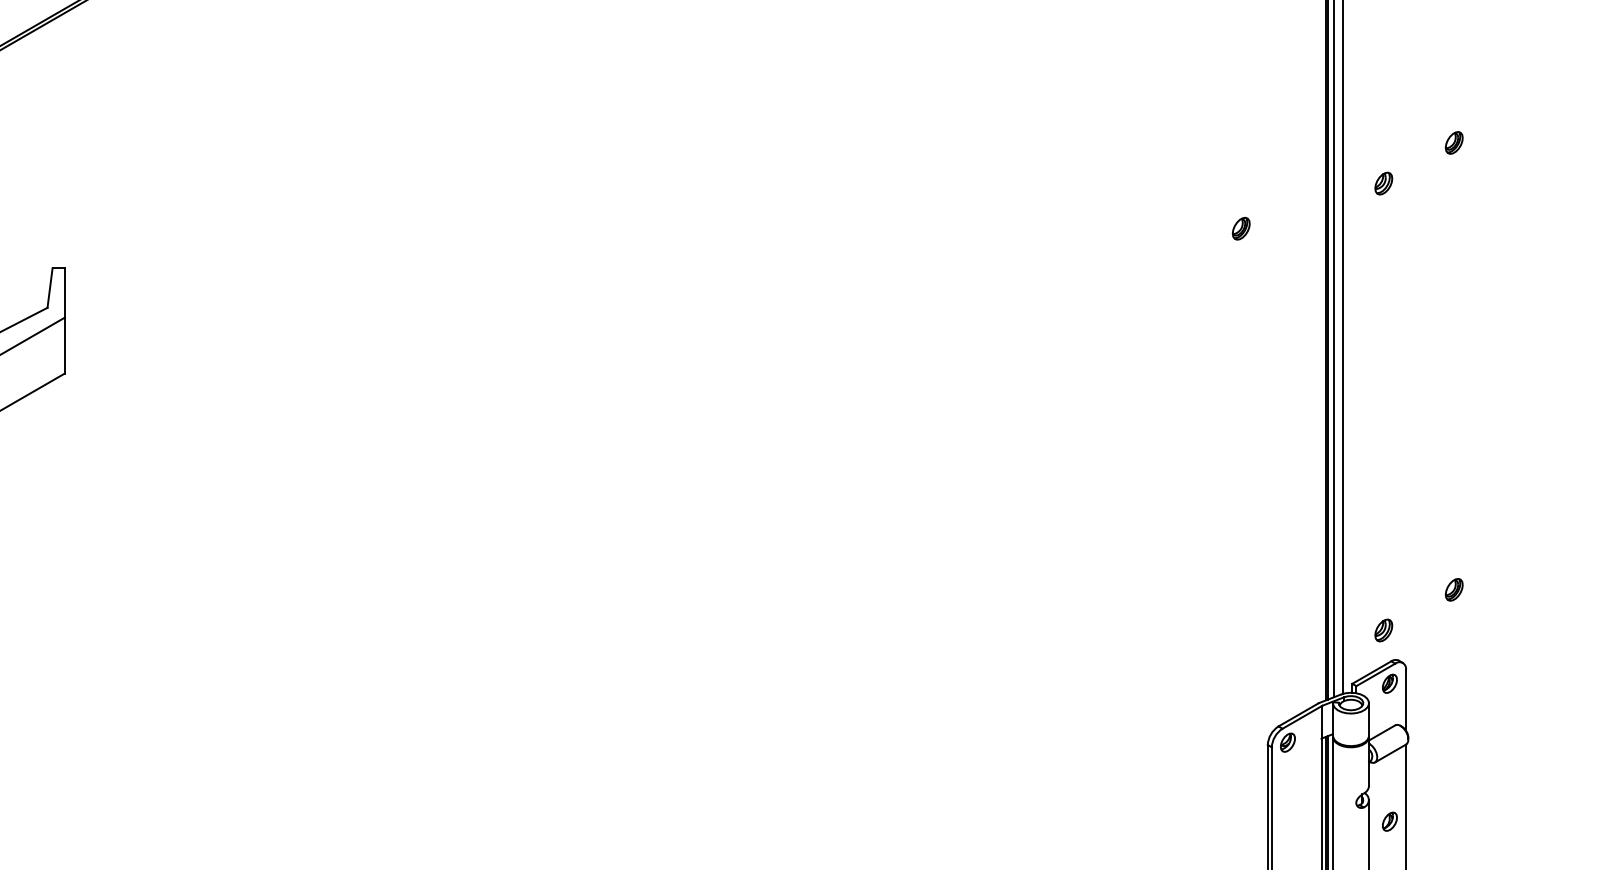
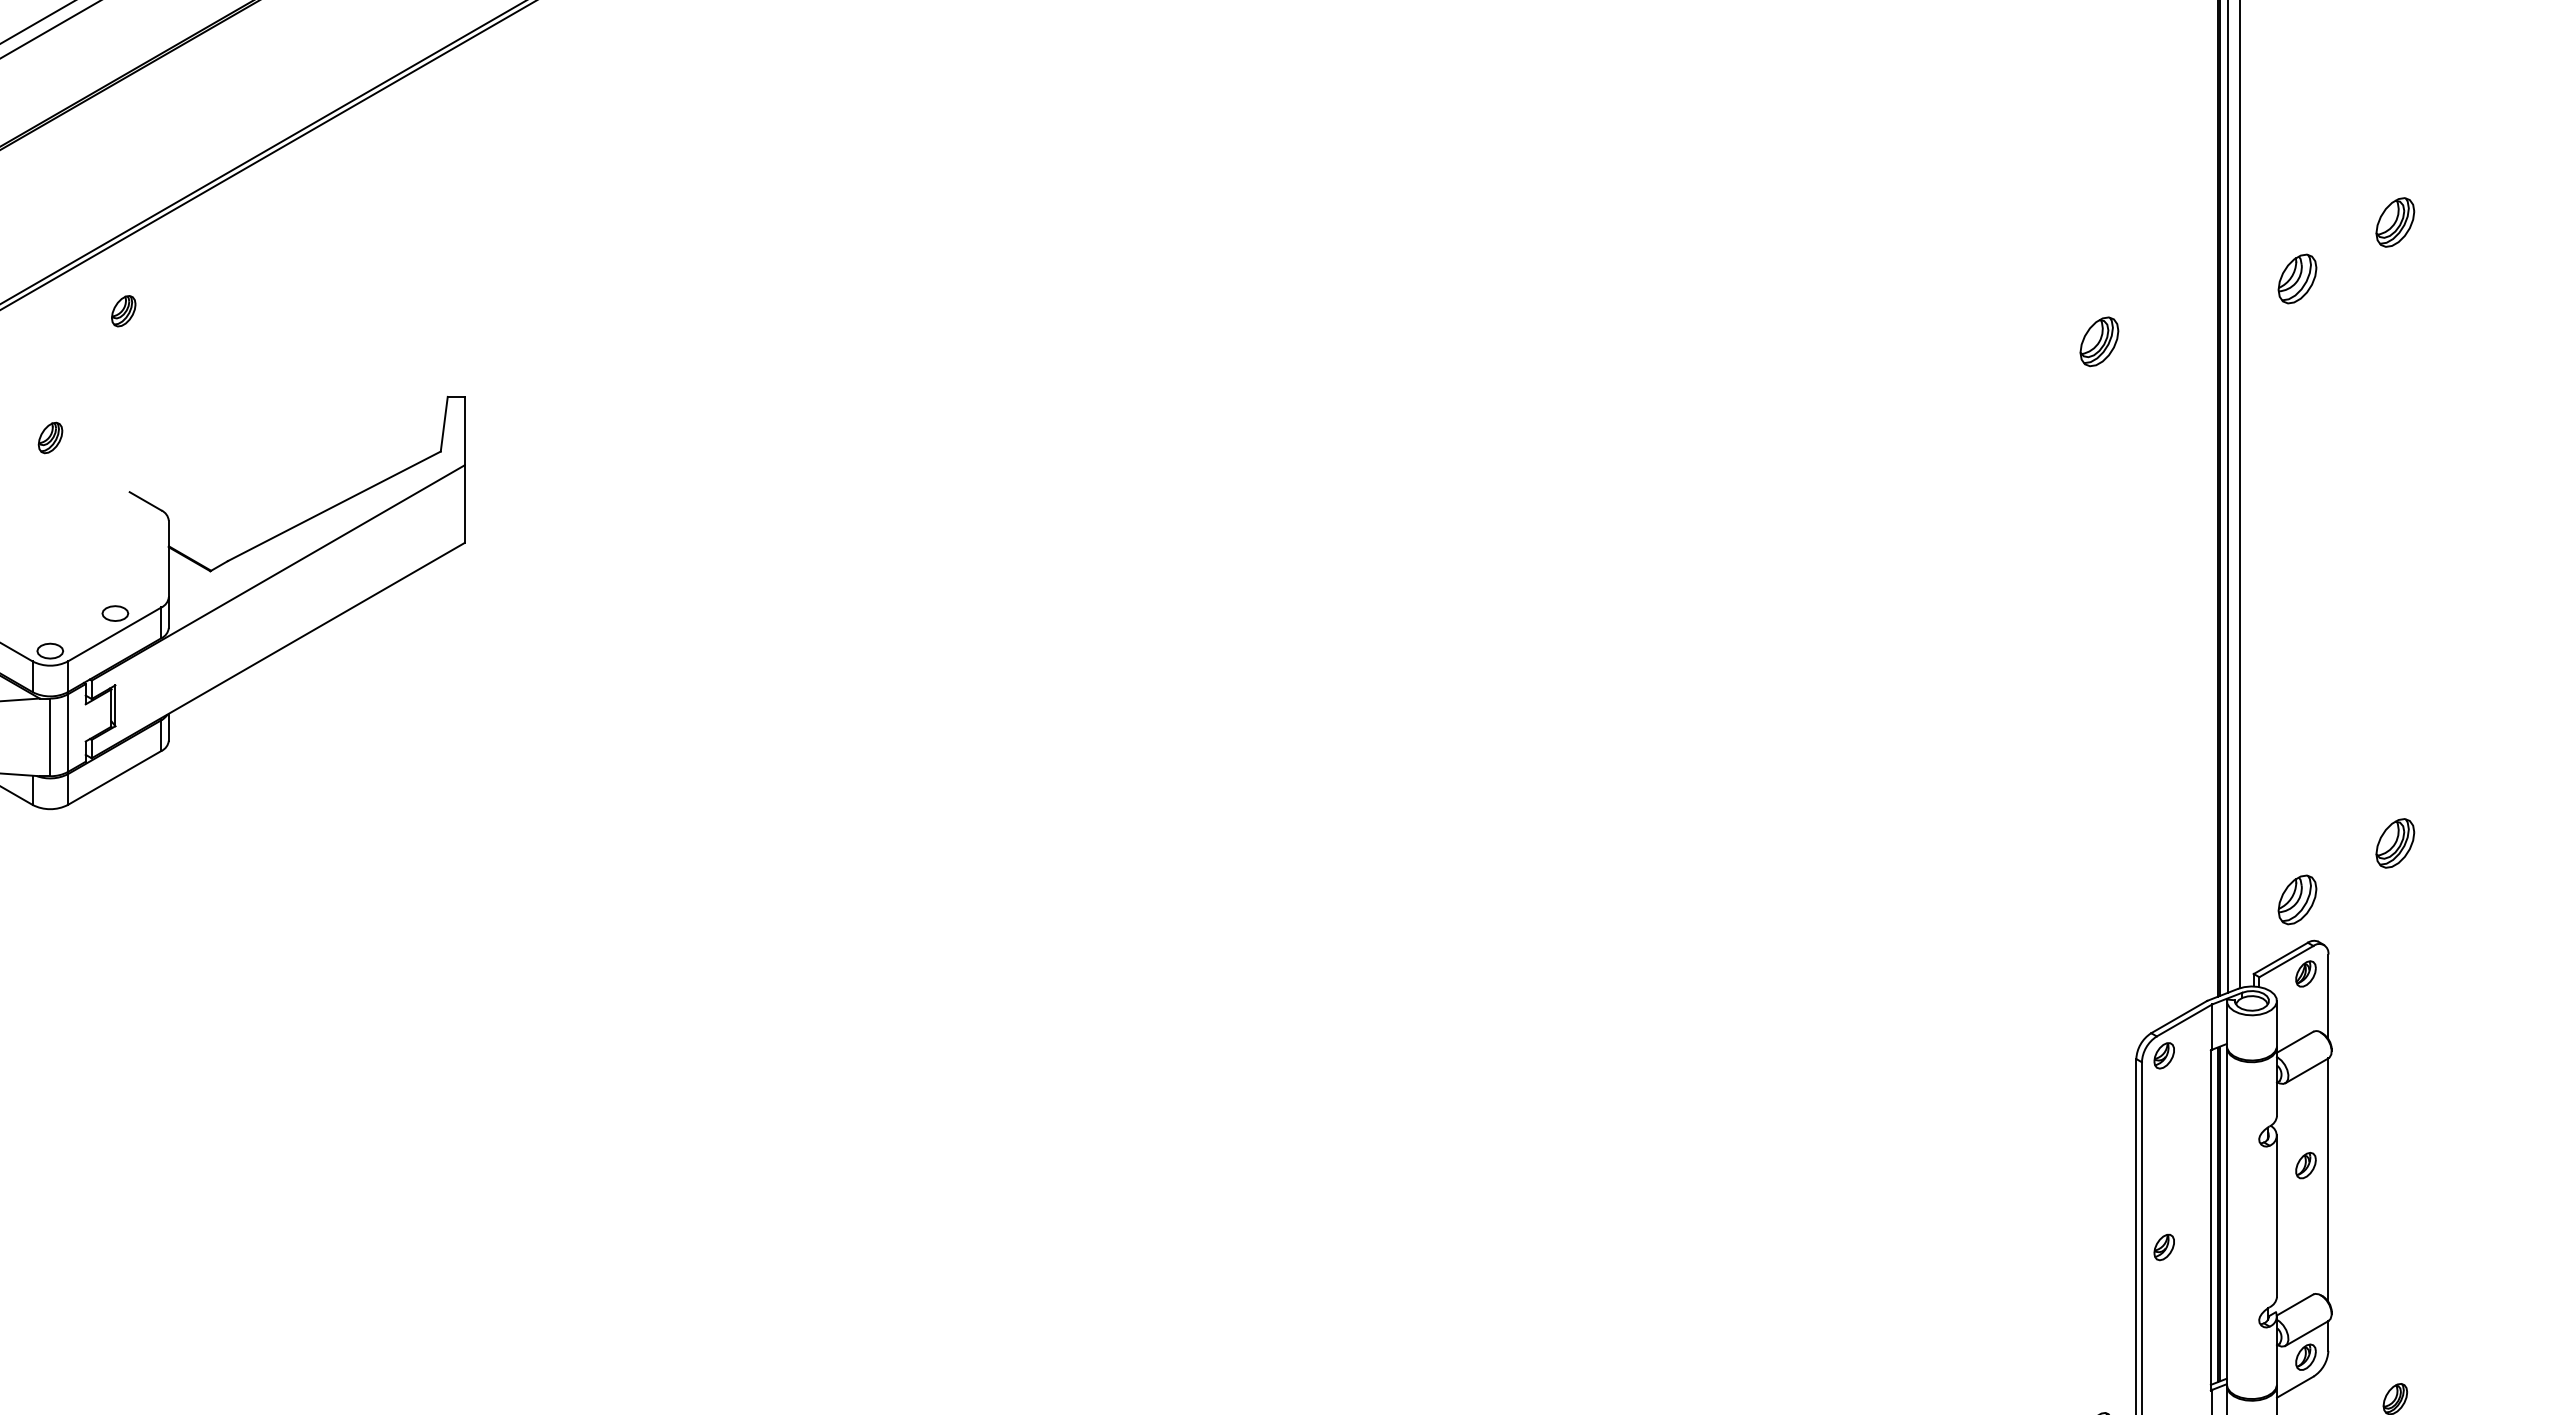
part: (1454, 142) -> (2395, 222), size x1.6
part: (1383, 183) -> (2297, 278), size x1.6
part: (1241, 228) -> (2099, 341), size x1.6
part: (1454, 589) -> (2395, 843), size x1.6
part: (1383, 630) -> (2297, 899), size x1.6

